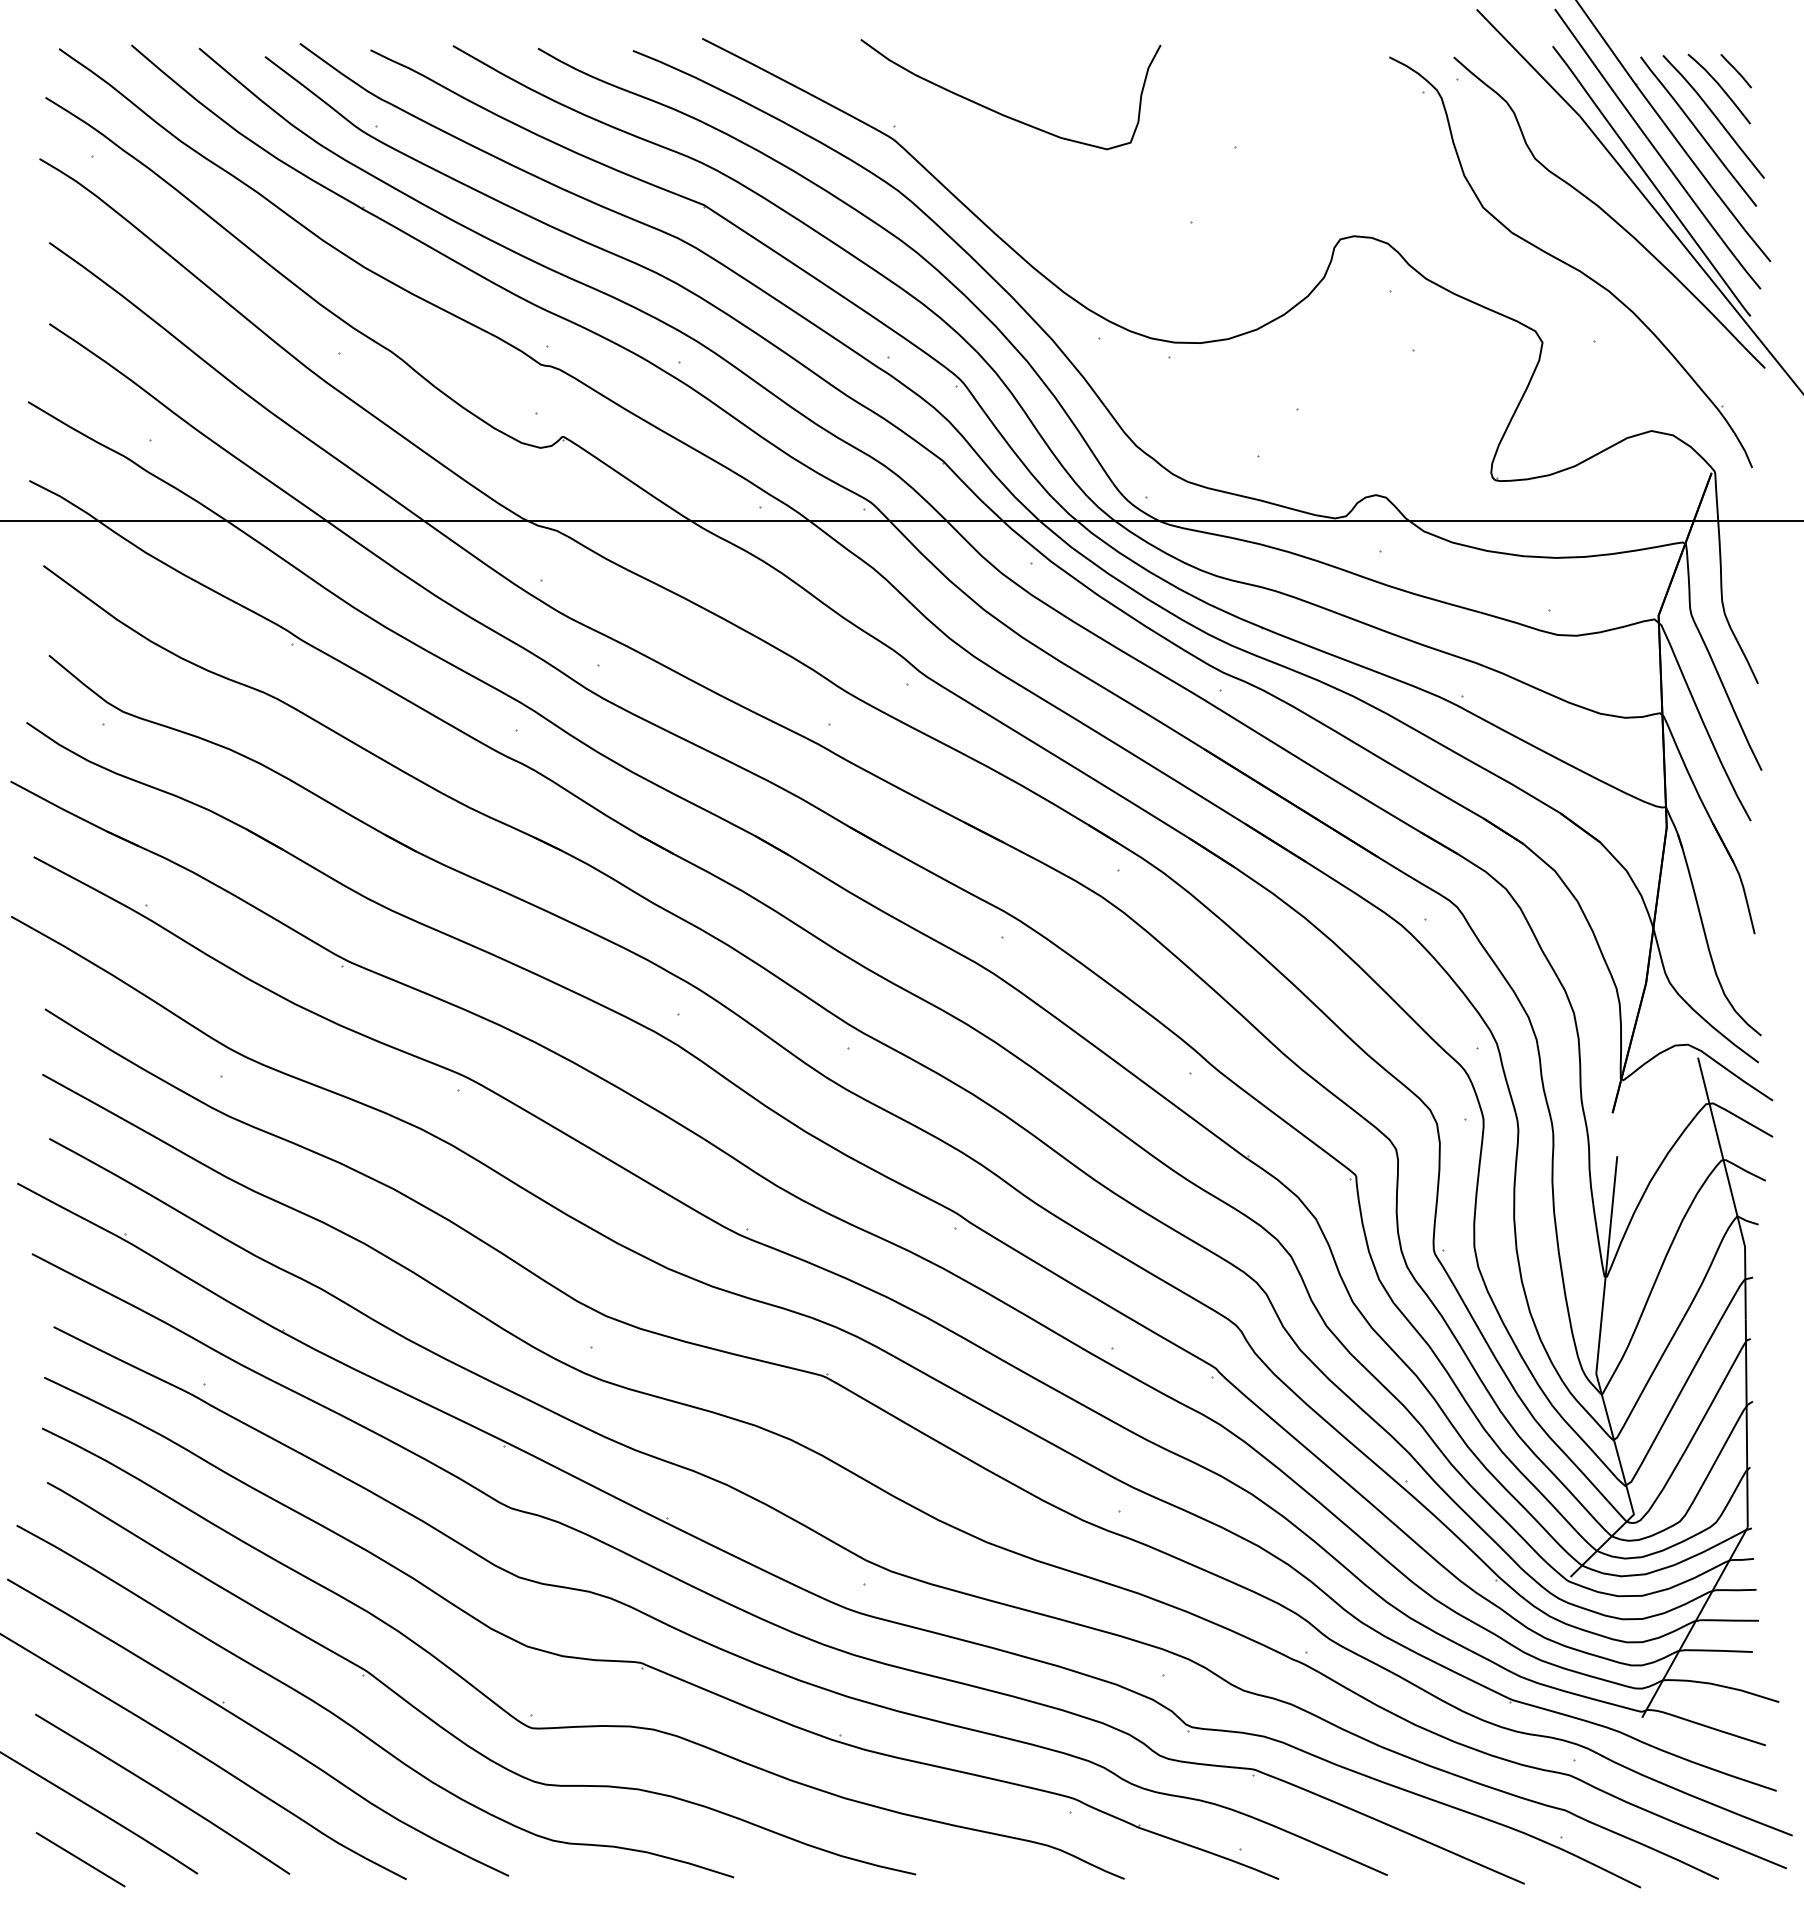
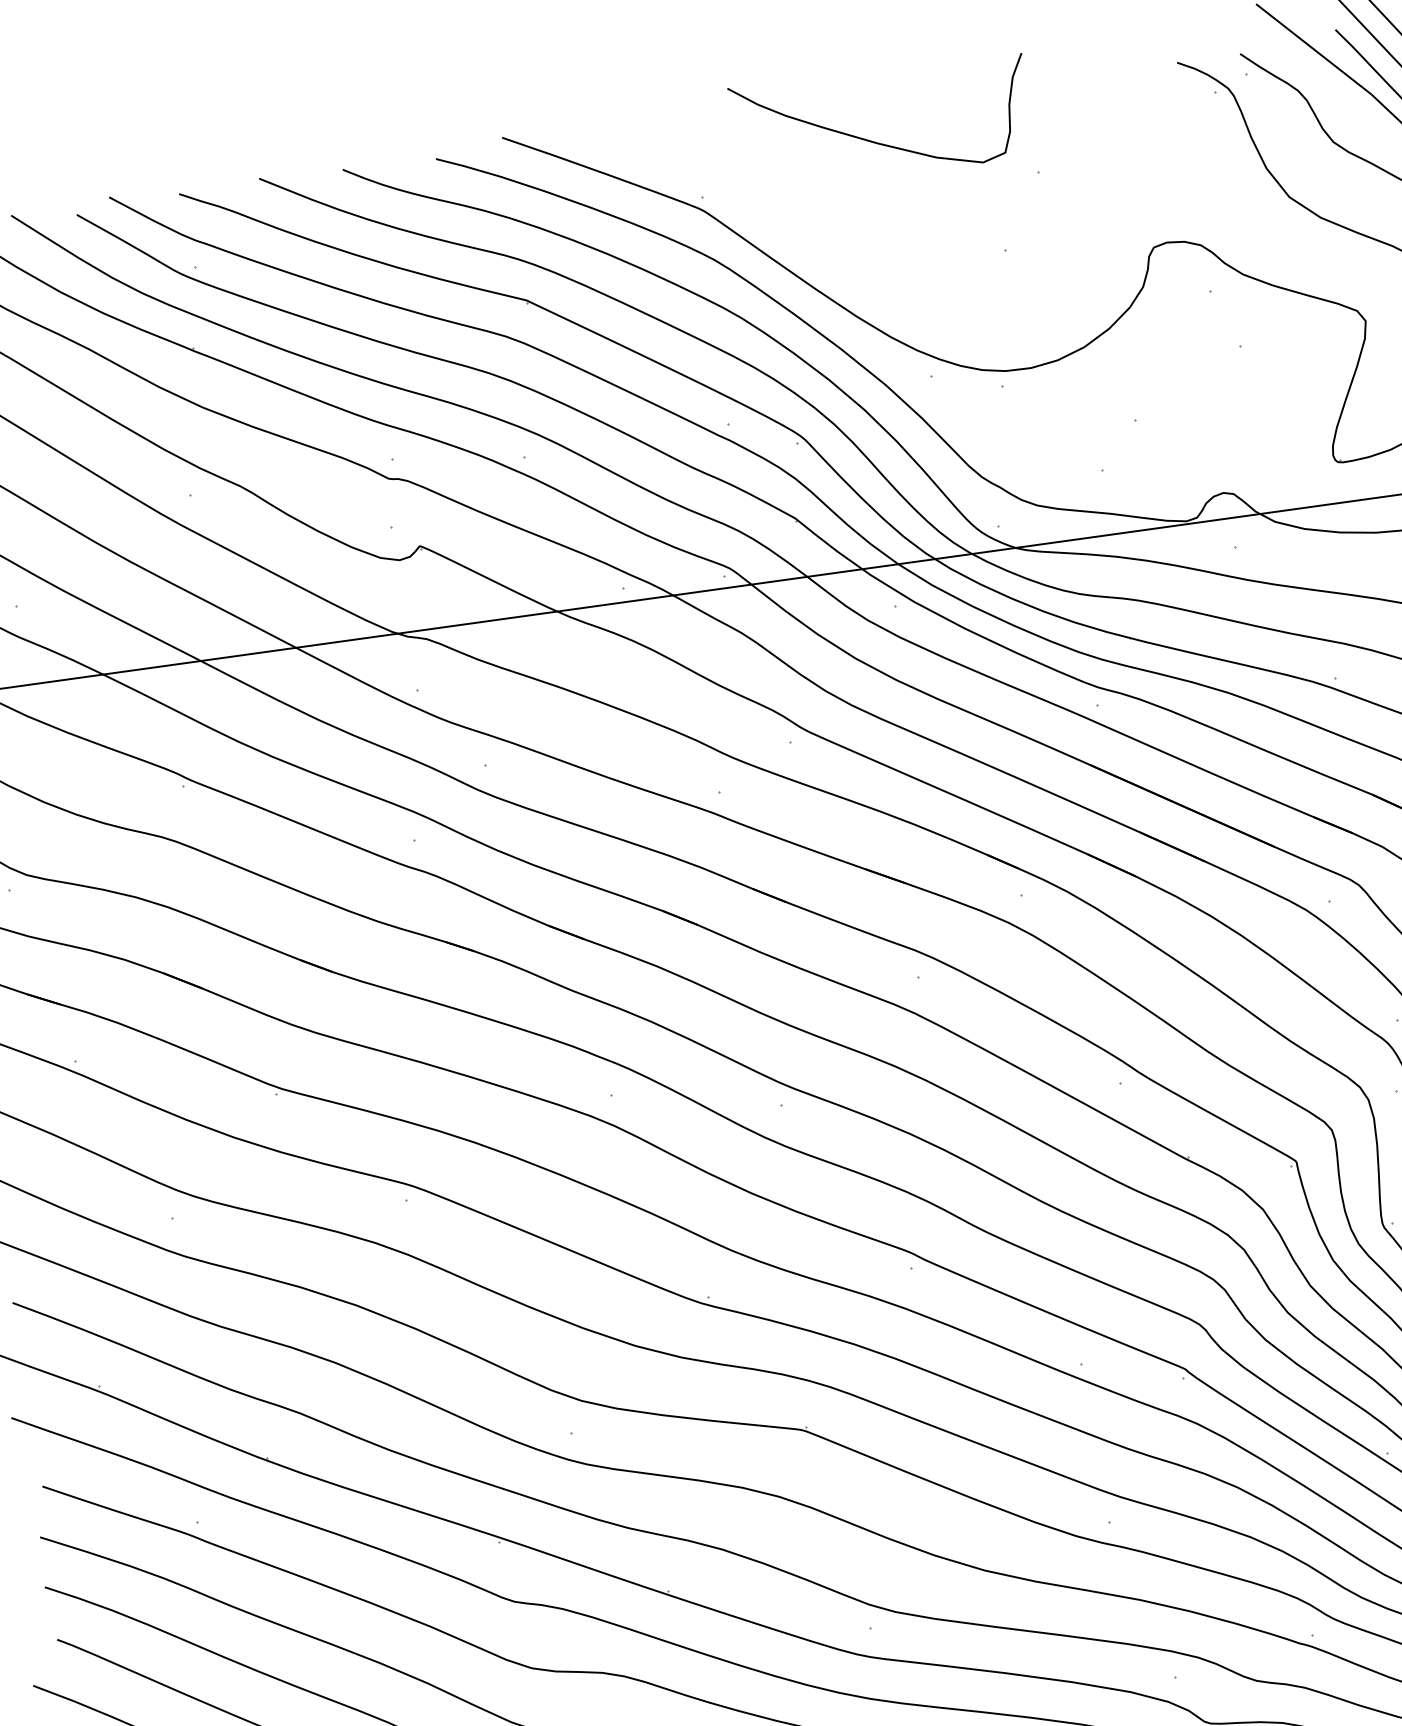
curve: (1002, 113) -> (875, 141), moved

